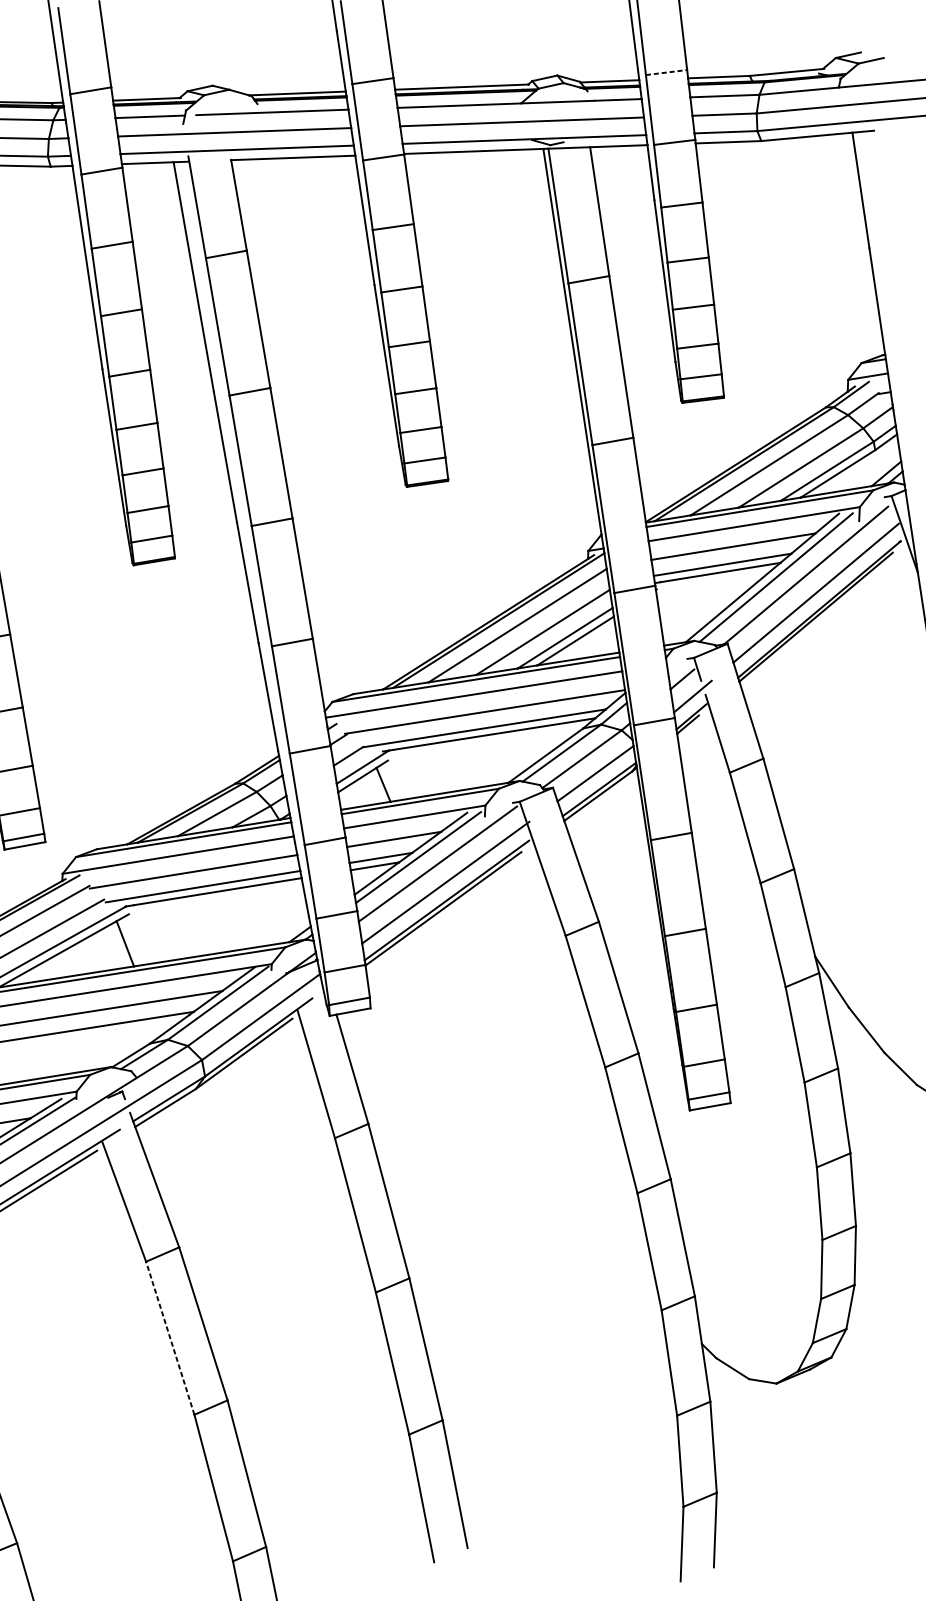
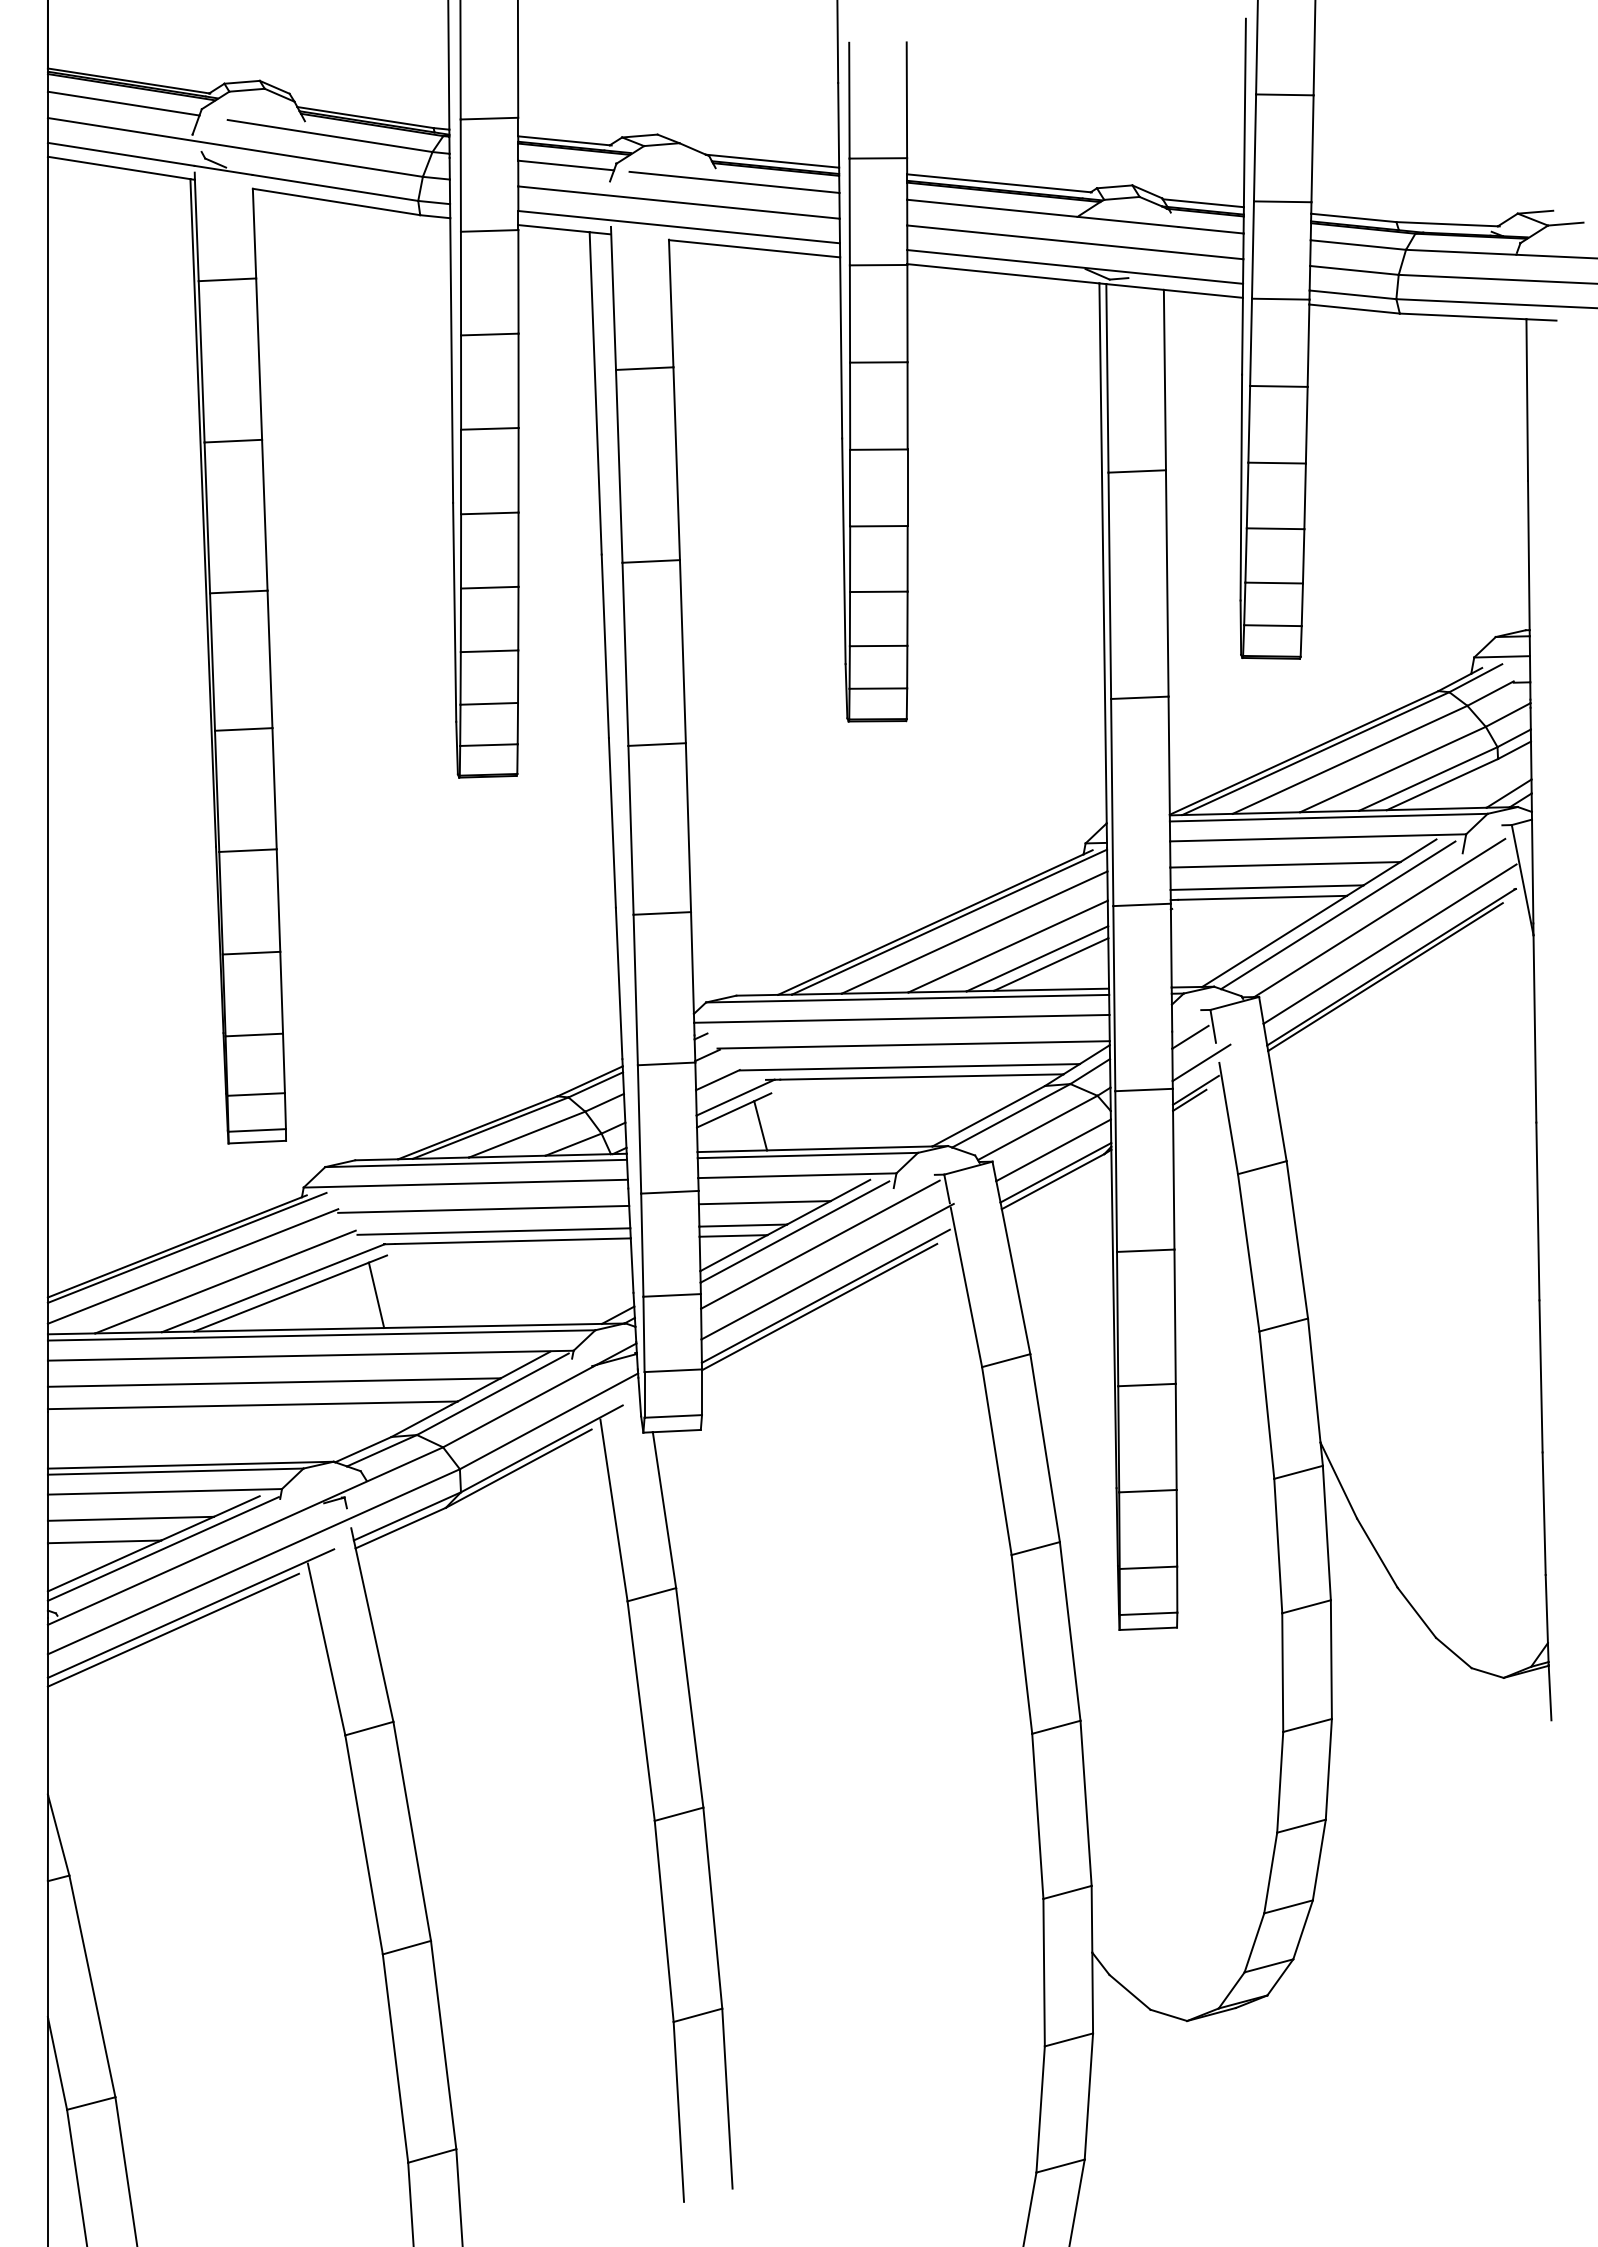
line: (666, 72) -> (1282, 201), dashed -> solid
line: (169, 1338) -> (363, 1844), dashed -> solid

